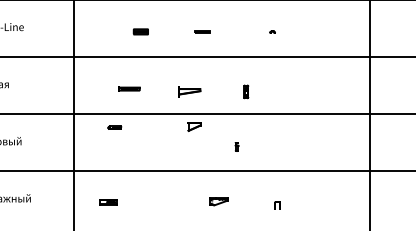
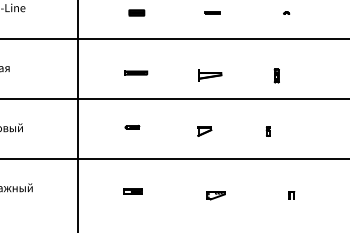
part: (140, 31) -> (136, 12), moved
part: (189, 91) -> (209, 75), moved
part: (246, 91) -> (277, 75), moved
part: (194, 126) -> (204, 131), moved
part: (114, 127) -> (132, 127), moved
part: (236, 146) -> (267, 131), moved
part: (218, 201) -> (215, 195), moved
part: (108, 202) -> (133, 192), moved

